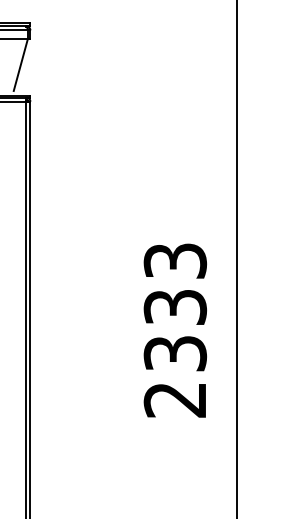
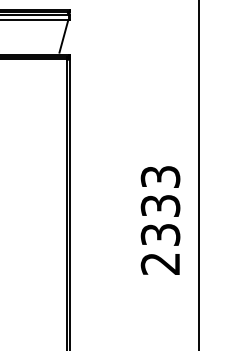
text: (175, 330) -> (160, 220), moved

